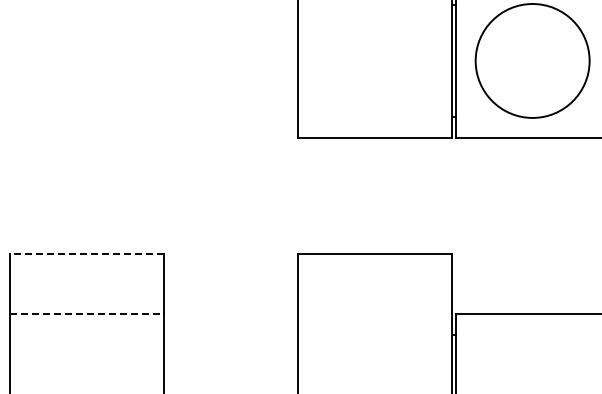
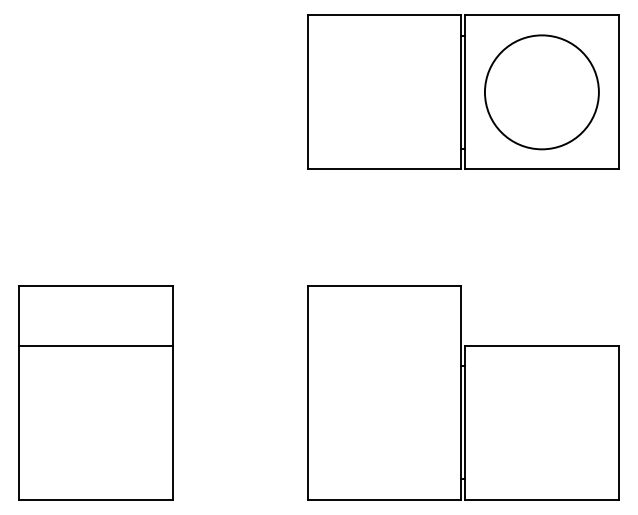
line: (87, 254) -> (96, 285), dashed -> solid
line: (87, 314) -> (96, 345), dashed -> solid

